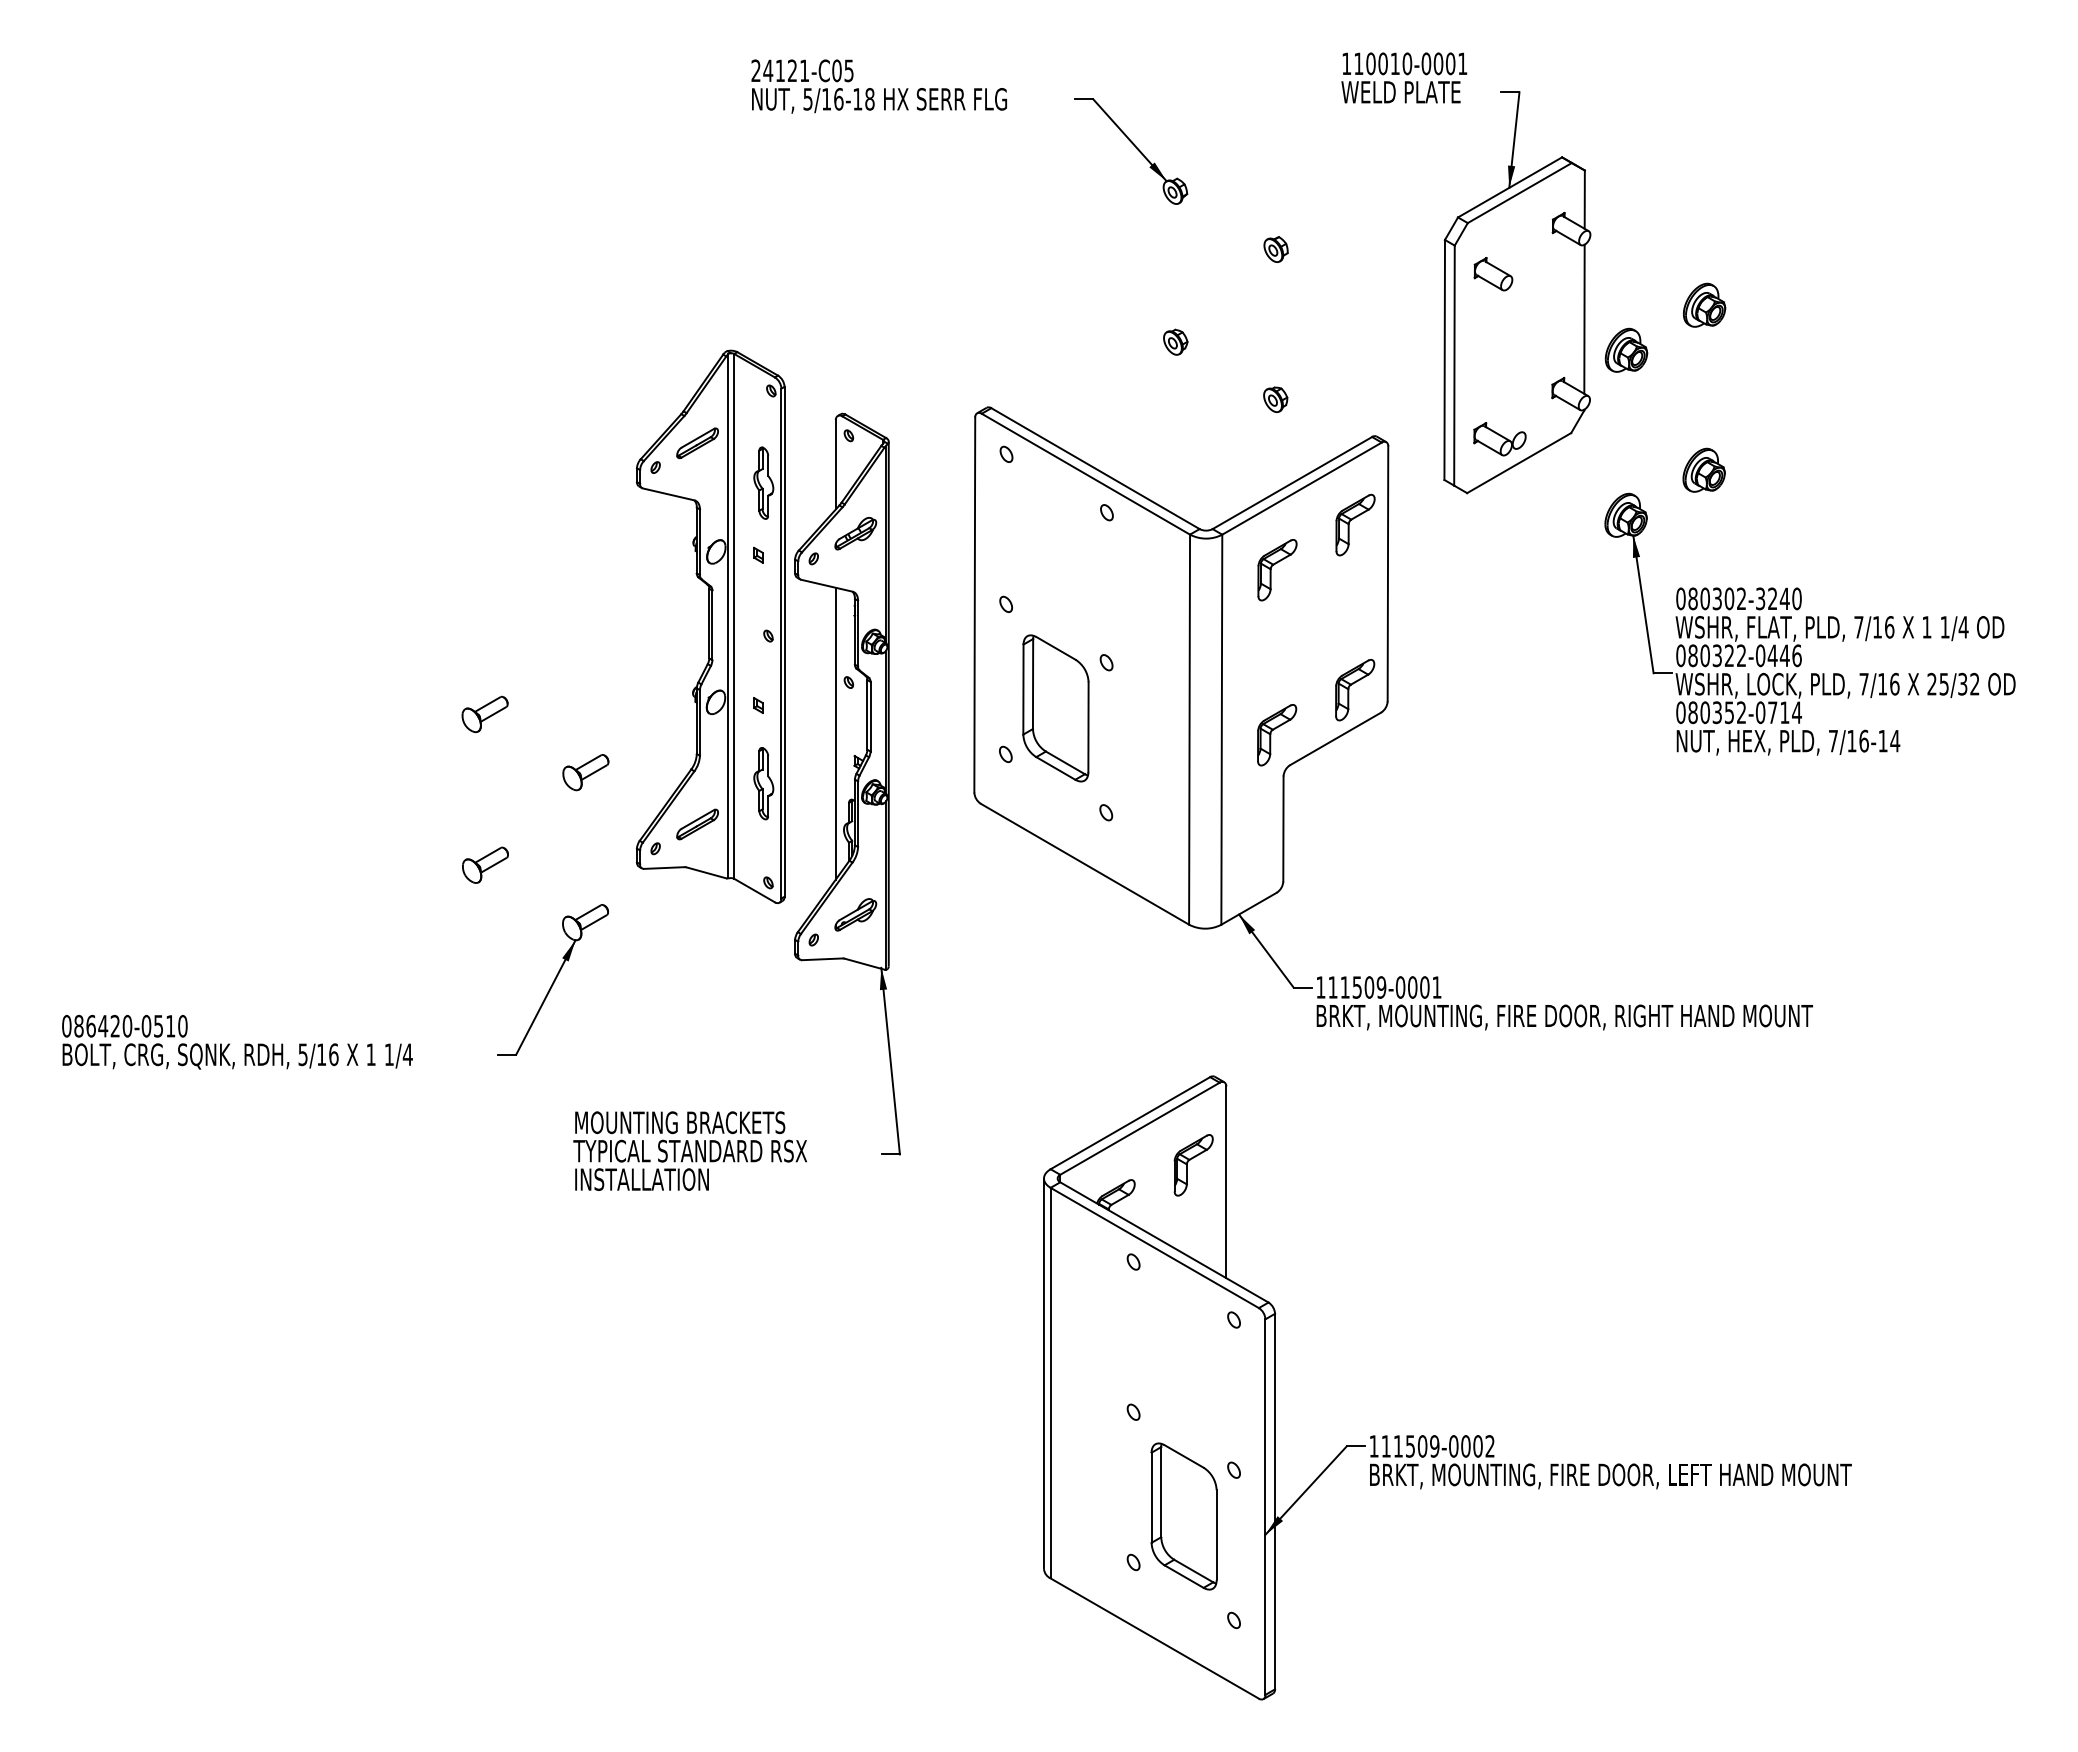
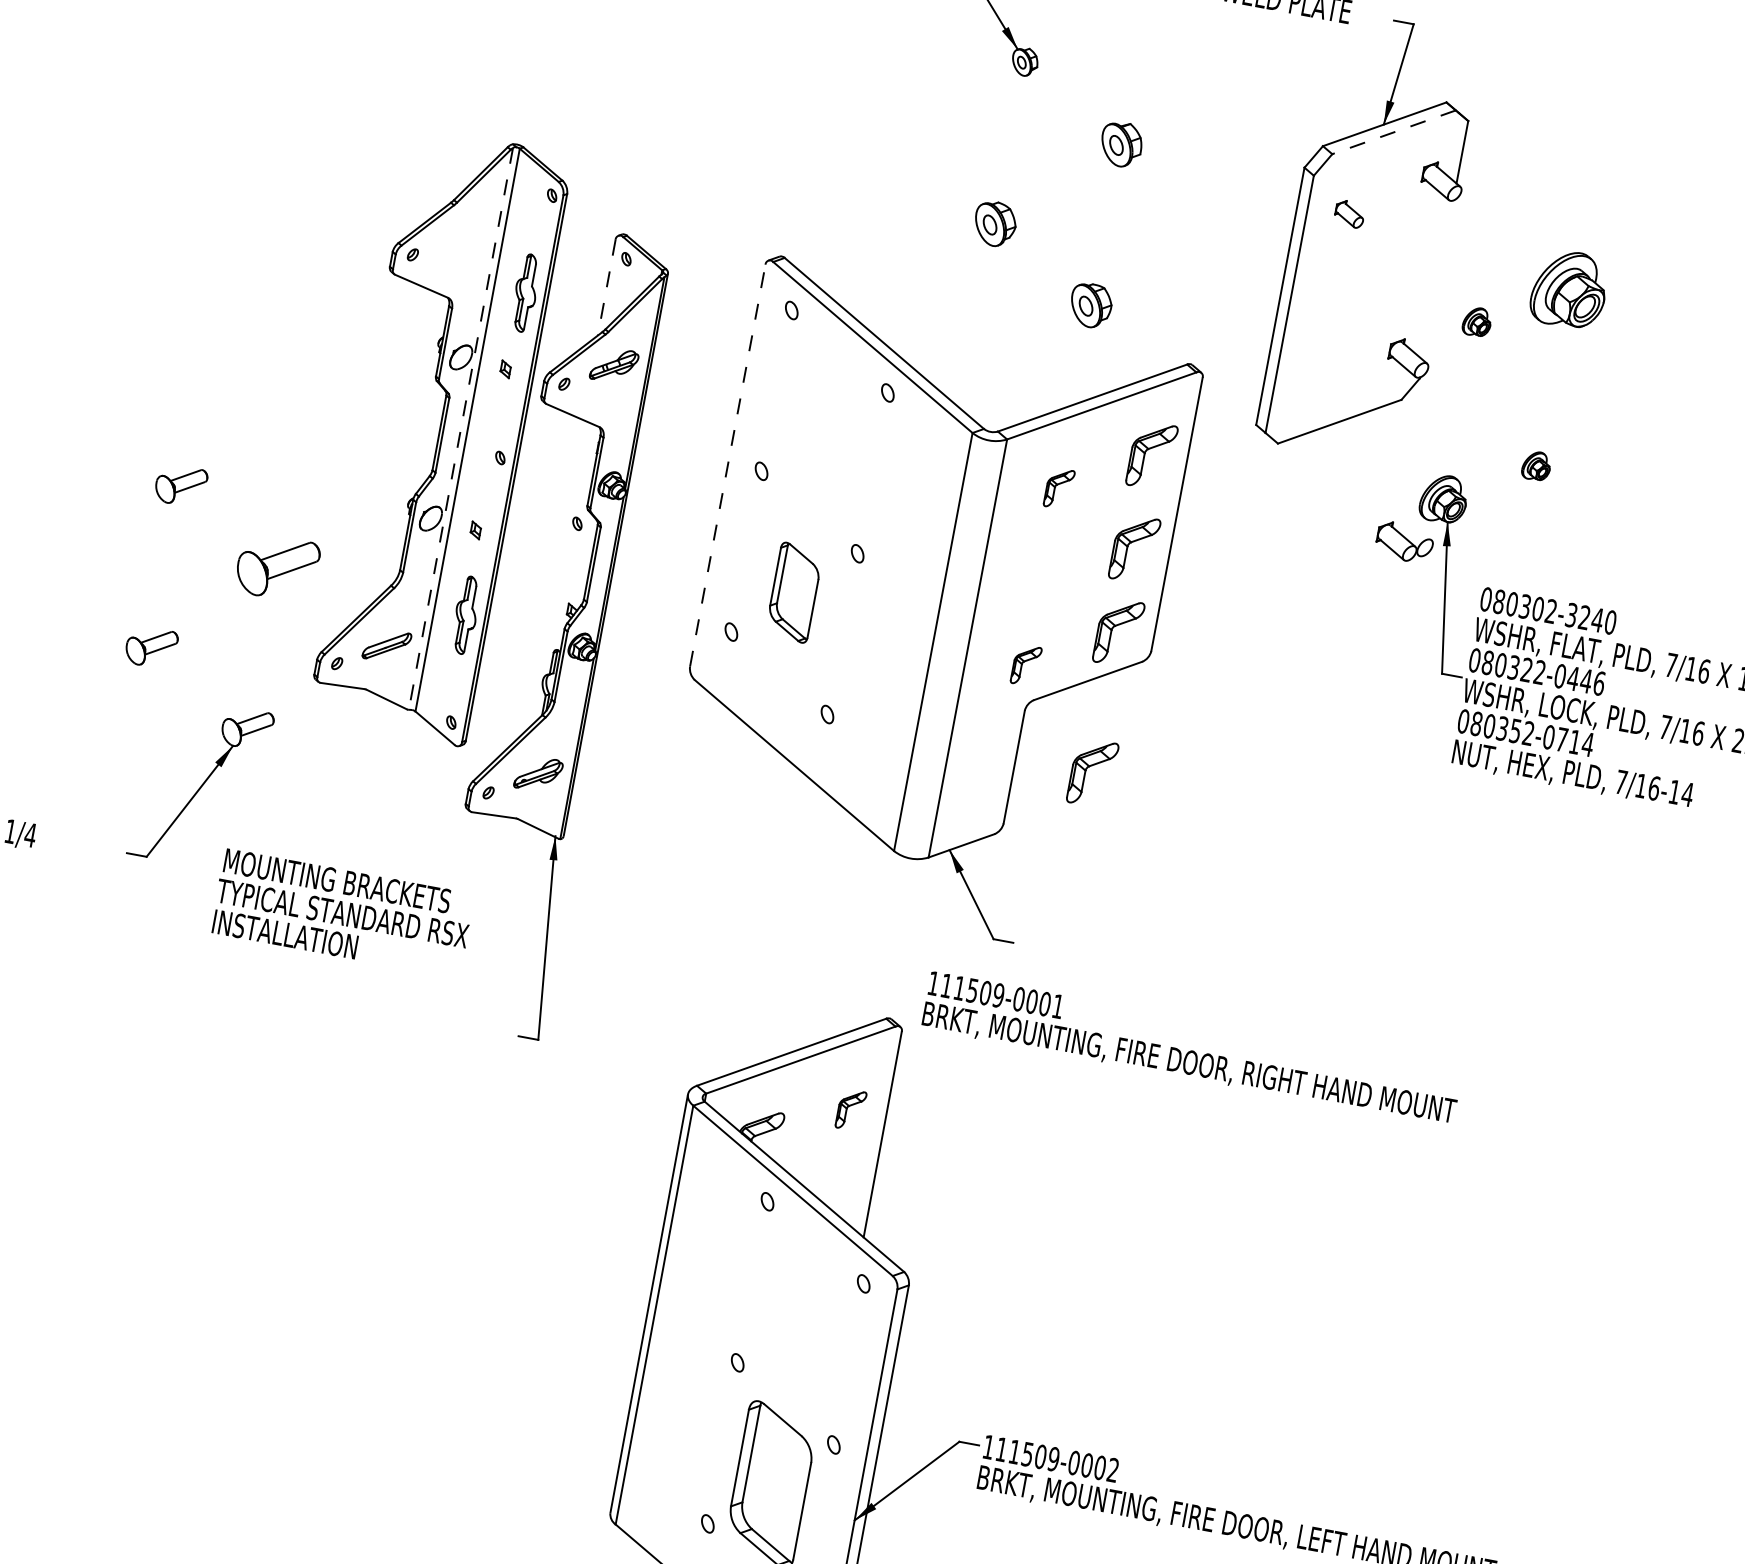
line: (1519, 193) -> (1393, 132), solid -> dashed
part: (1275, 249) -> (1120, 144), size x1.6
part: (1493, 274) -> (1349, 214), size x0.7
part: (1704, 304) -> (1569, 288), size x1.6
line: (1584, 318) -> (1438, 279), removed
part: (1175, 341) -> (995, 223), size x1.6
part: (1626, 349) -> (1477, 321), size x0.6
part: (1275, 399) -> (1091, 305), size x1.6
part: (1499, 439) -> (1404, 542), moved
part: (697, 443) -> (462, 237), removed
line: (835, 464) -> (606, 287), solid -> dashed
part: (1703, 469) -> (1536, 465), size x0.6
part: (1277, 570) -> (1059, 488), size x0.6
line: (974, 605) -> (727, 466), solid -> dashed
part: (1355, 611) -> (1134, 548), added
line: (728, 616) -> (461, 429), solid -> dashed
part: (1055, 708) -> (793, 592), size x0.6
line: (835, 733) -> (552, 575), removed
part: (1277, 735) -> (1026, 665), size x0.6
part: (585, 772) -> (277, 567), size x1.6
part: (1355, 821) -> (1092, 773), added
text: (1564, 1003) -> (1191, 1049), moved
text: (689, 1150) -> (341, 912), moved
part: (1193, 1165) -> (850, 1110), size x0.6

